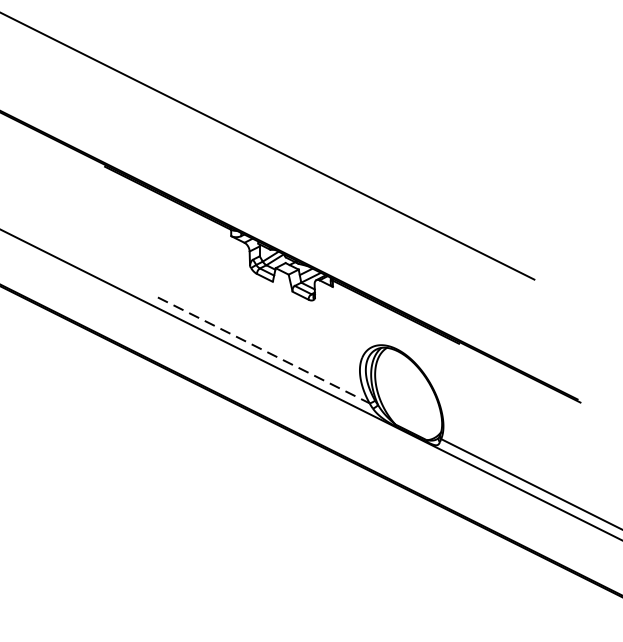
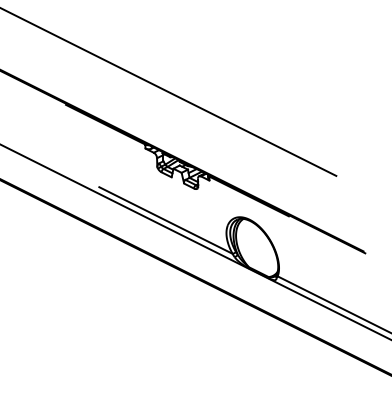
line: (263, 350) -> (165, 220), dashed -> solid

